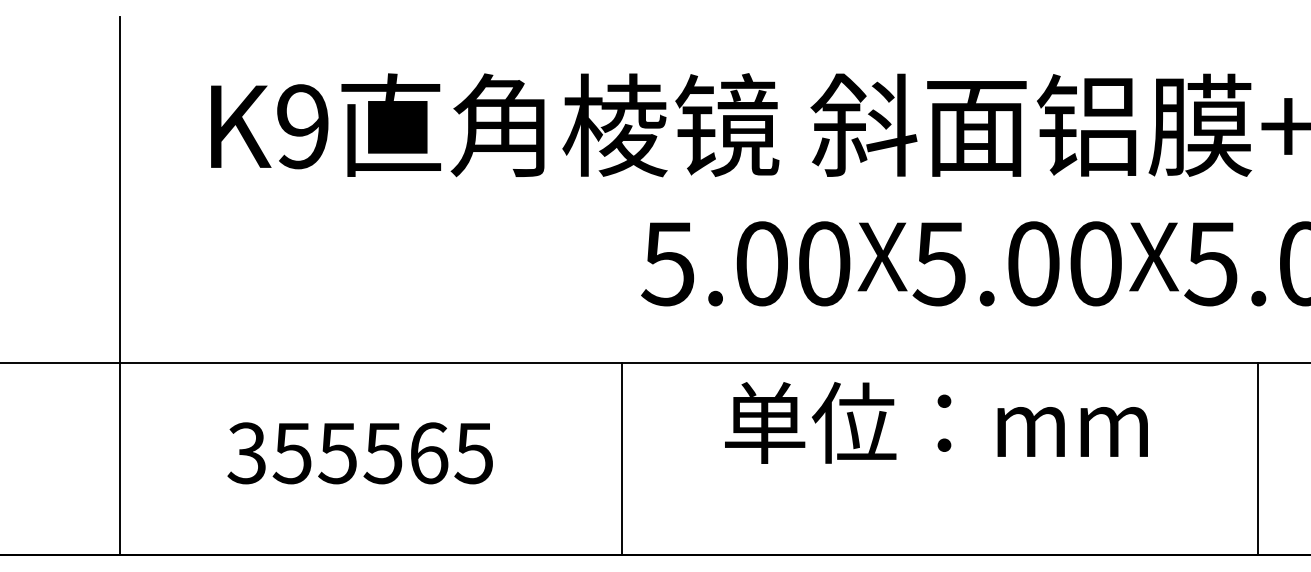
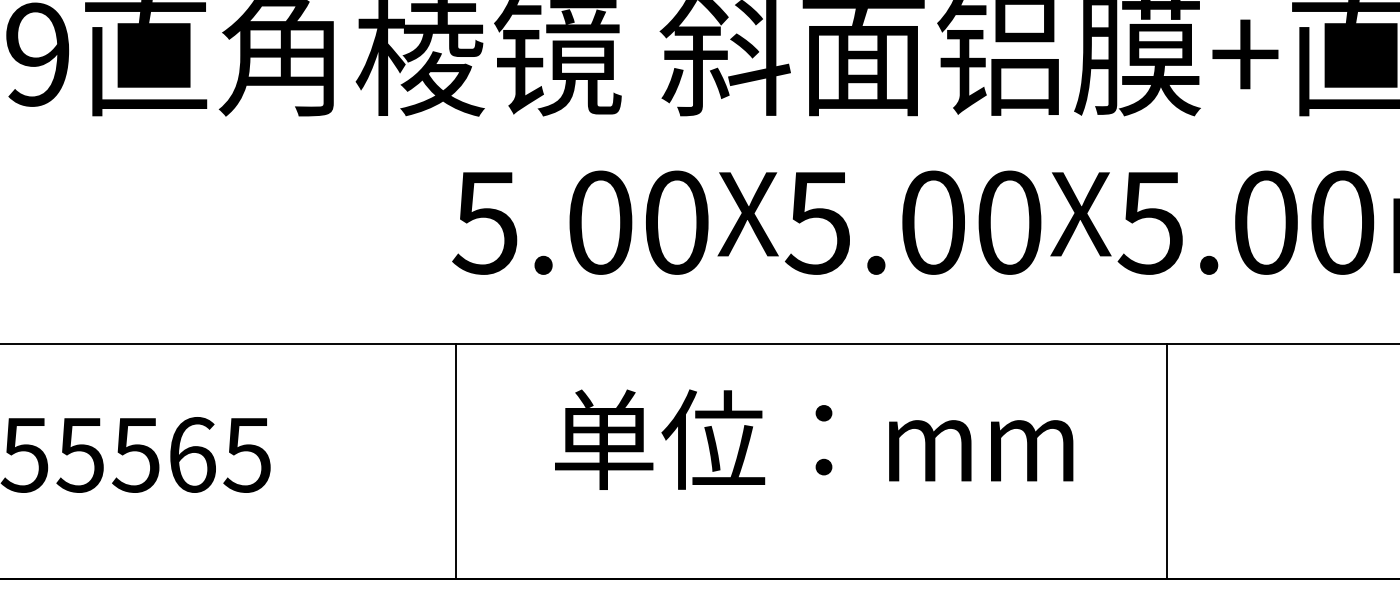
text: (936, 422) -> (814, 439), moved
line: (622, 458) -> (456, 461), moved
line: (1258, 458) -> (1167, 461), moved

